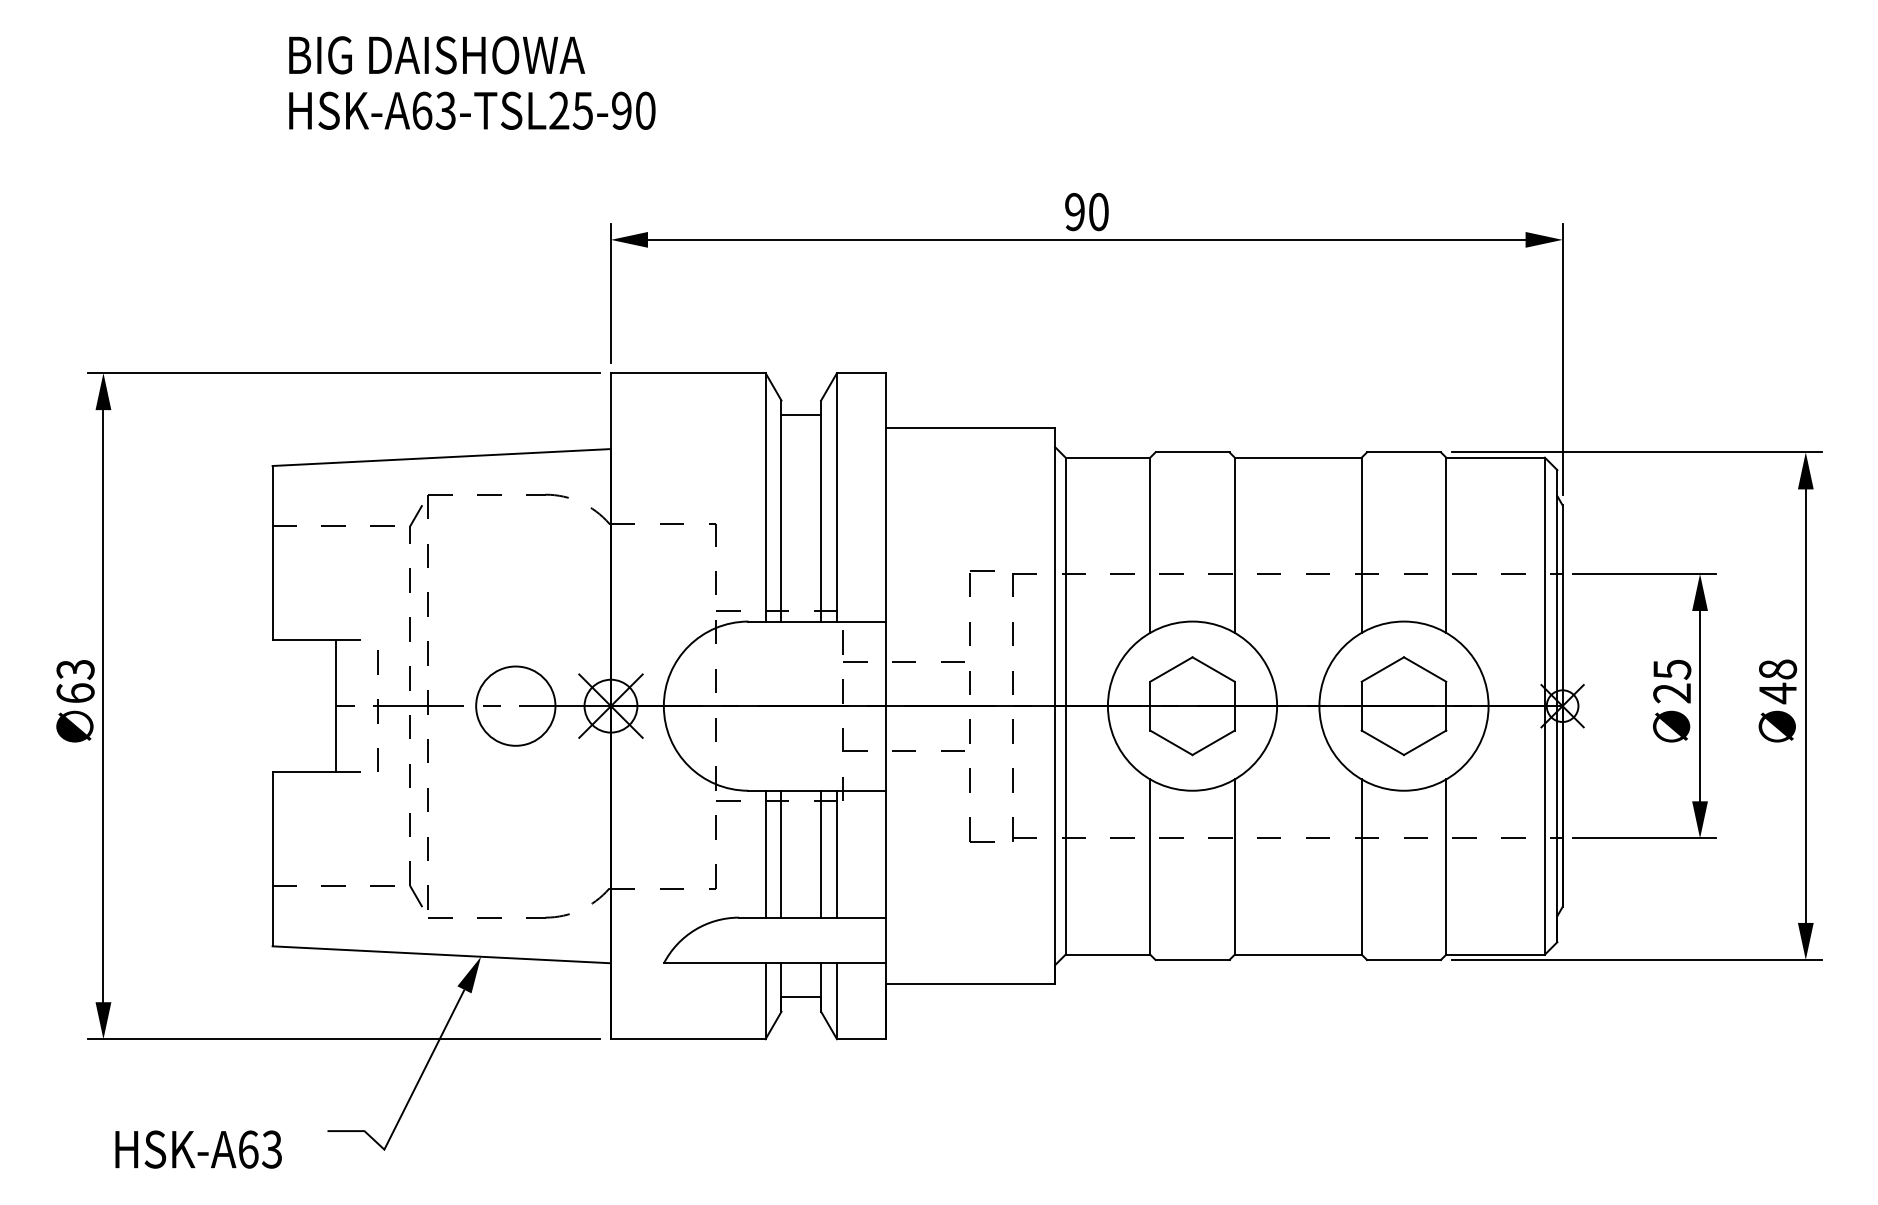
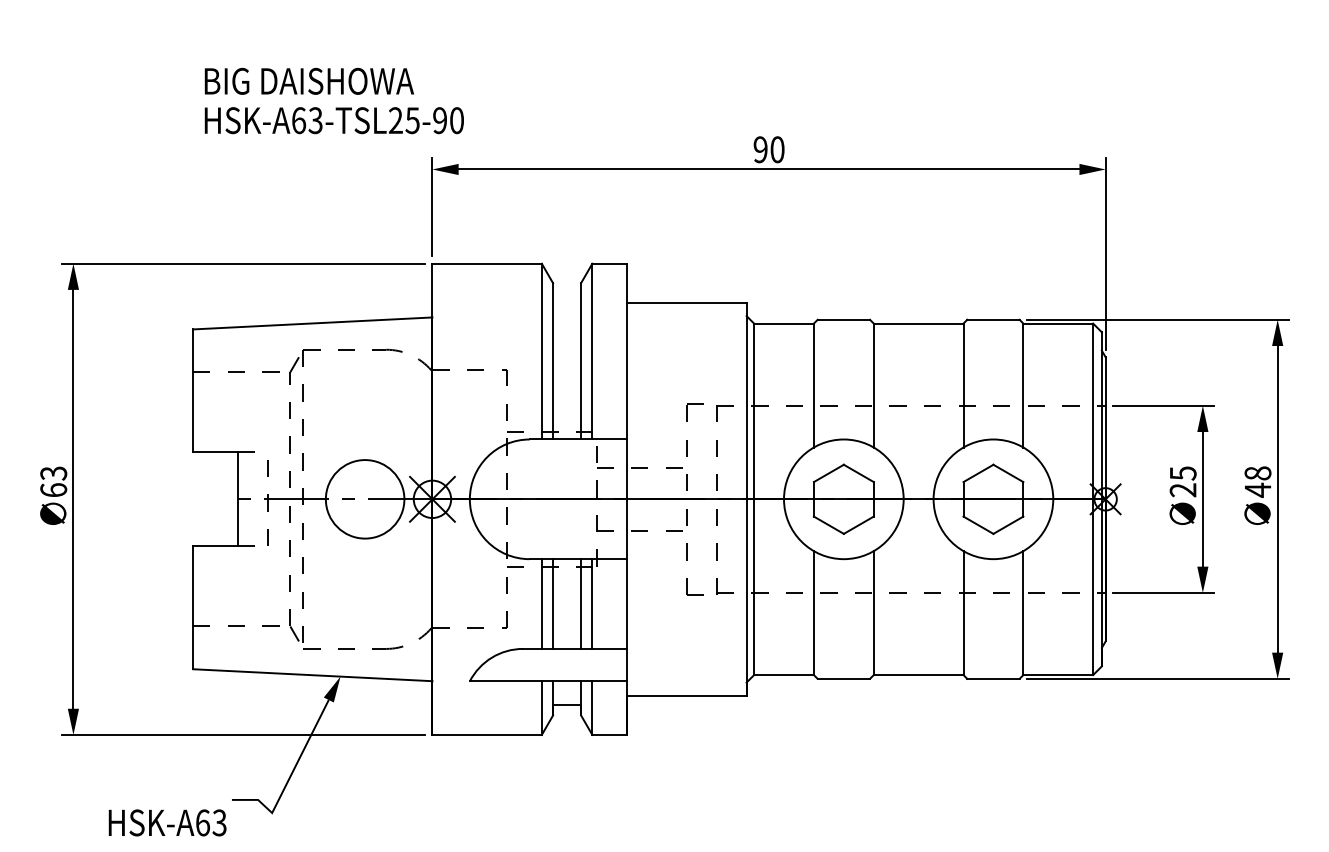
text: (472, 82) -> (334, 100), moved
line: (801, 415) -> (567, 293), removed
circle: (515, 705) -> (364, 498), size x1.4
text: (198, 1149) -> (167, 822), moved

